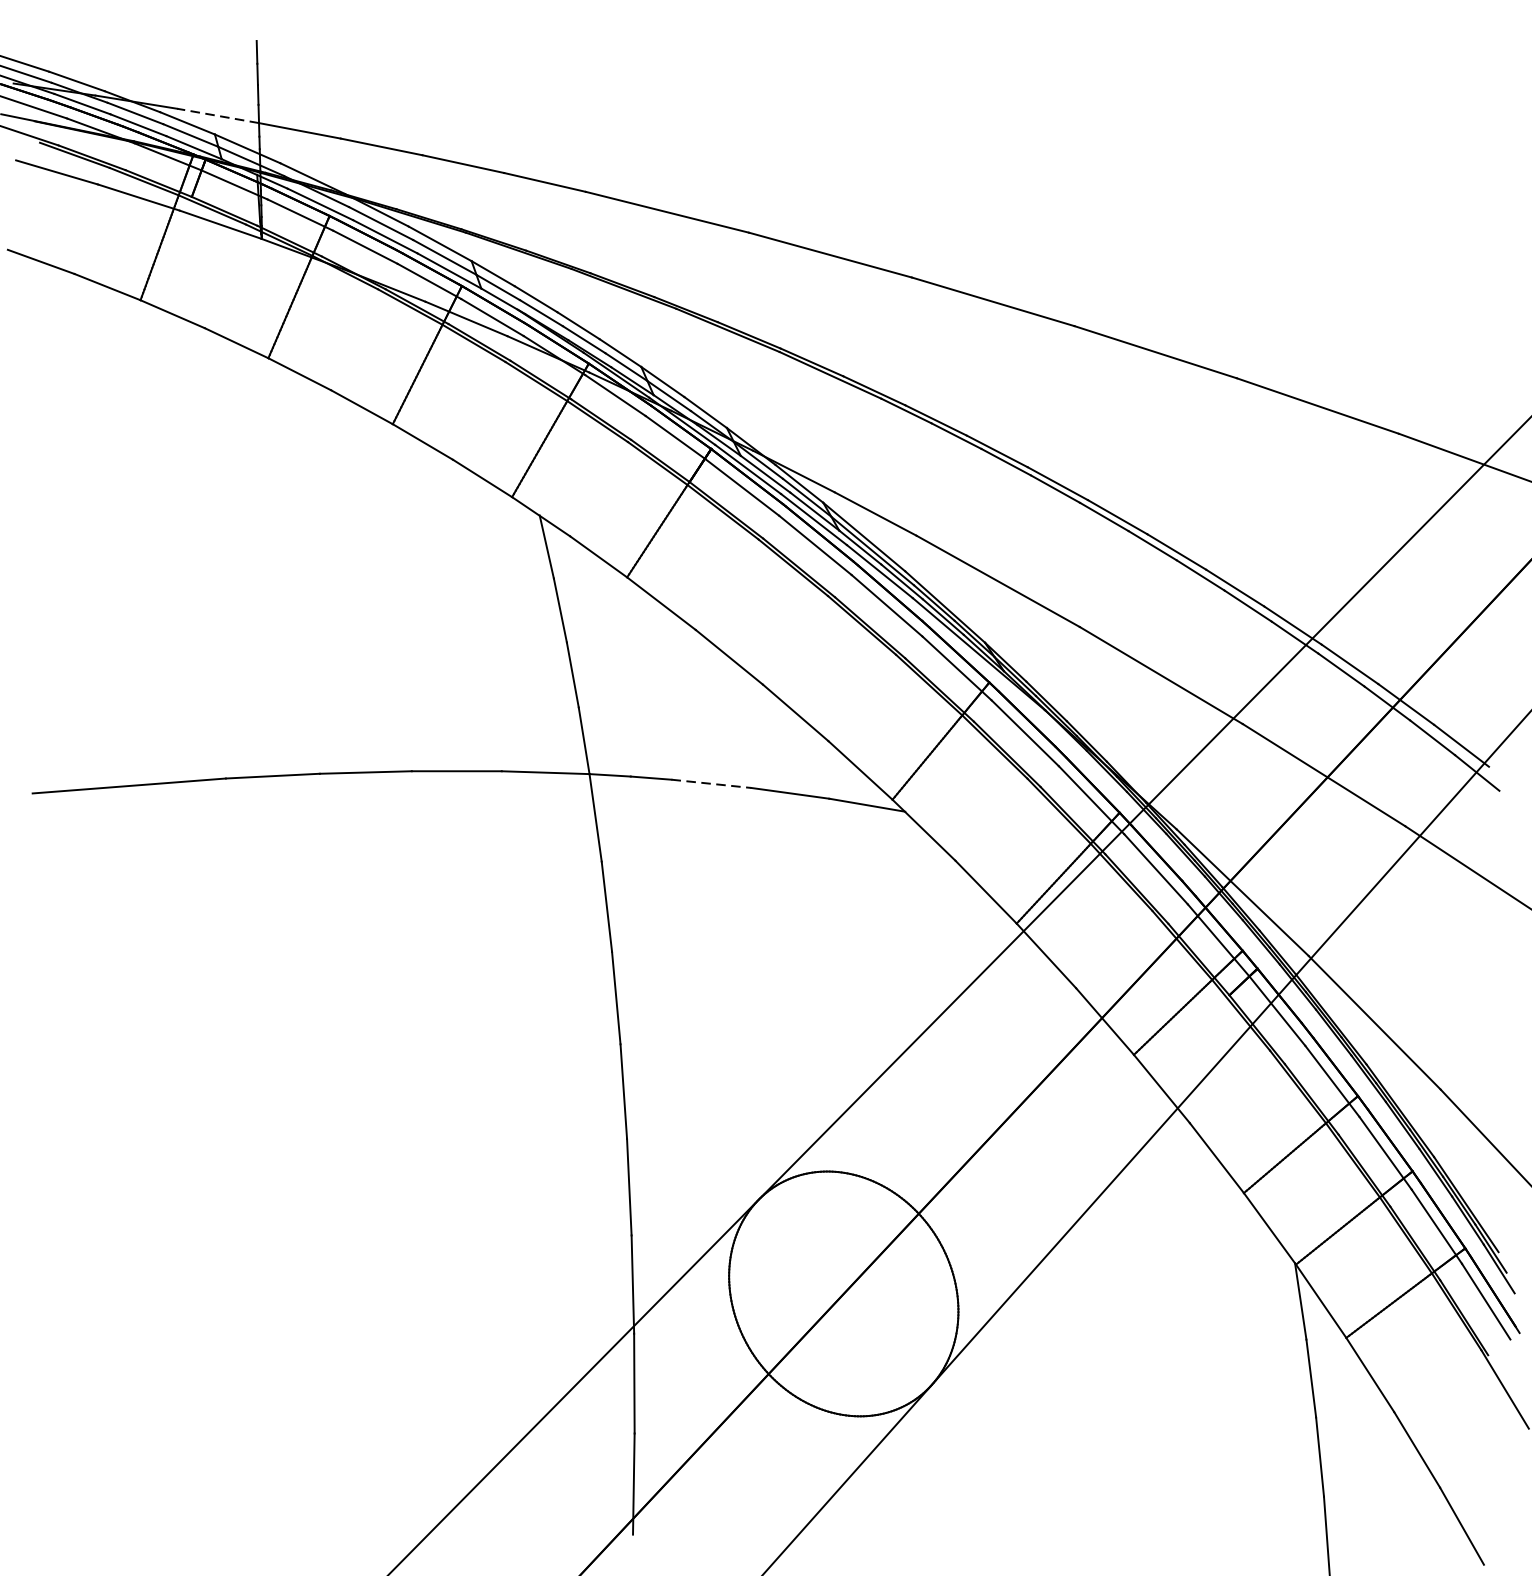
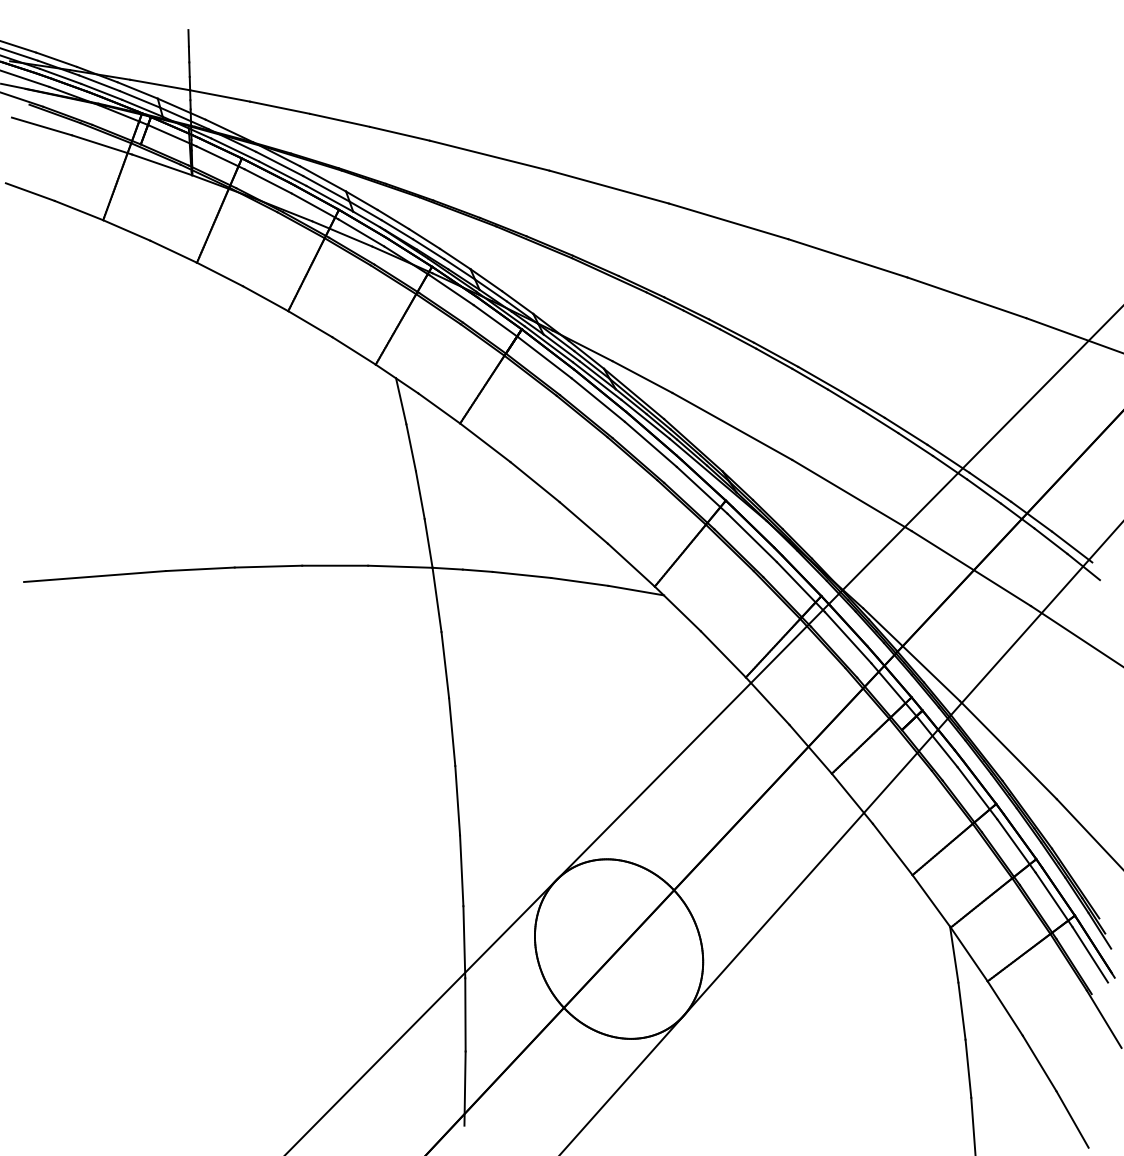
line: (217, 115) -> (159, 84), dashed -> solid
line: (712, 784) -> (522, 575), dashed -> solid

